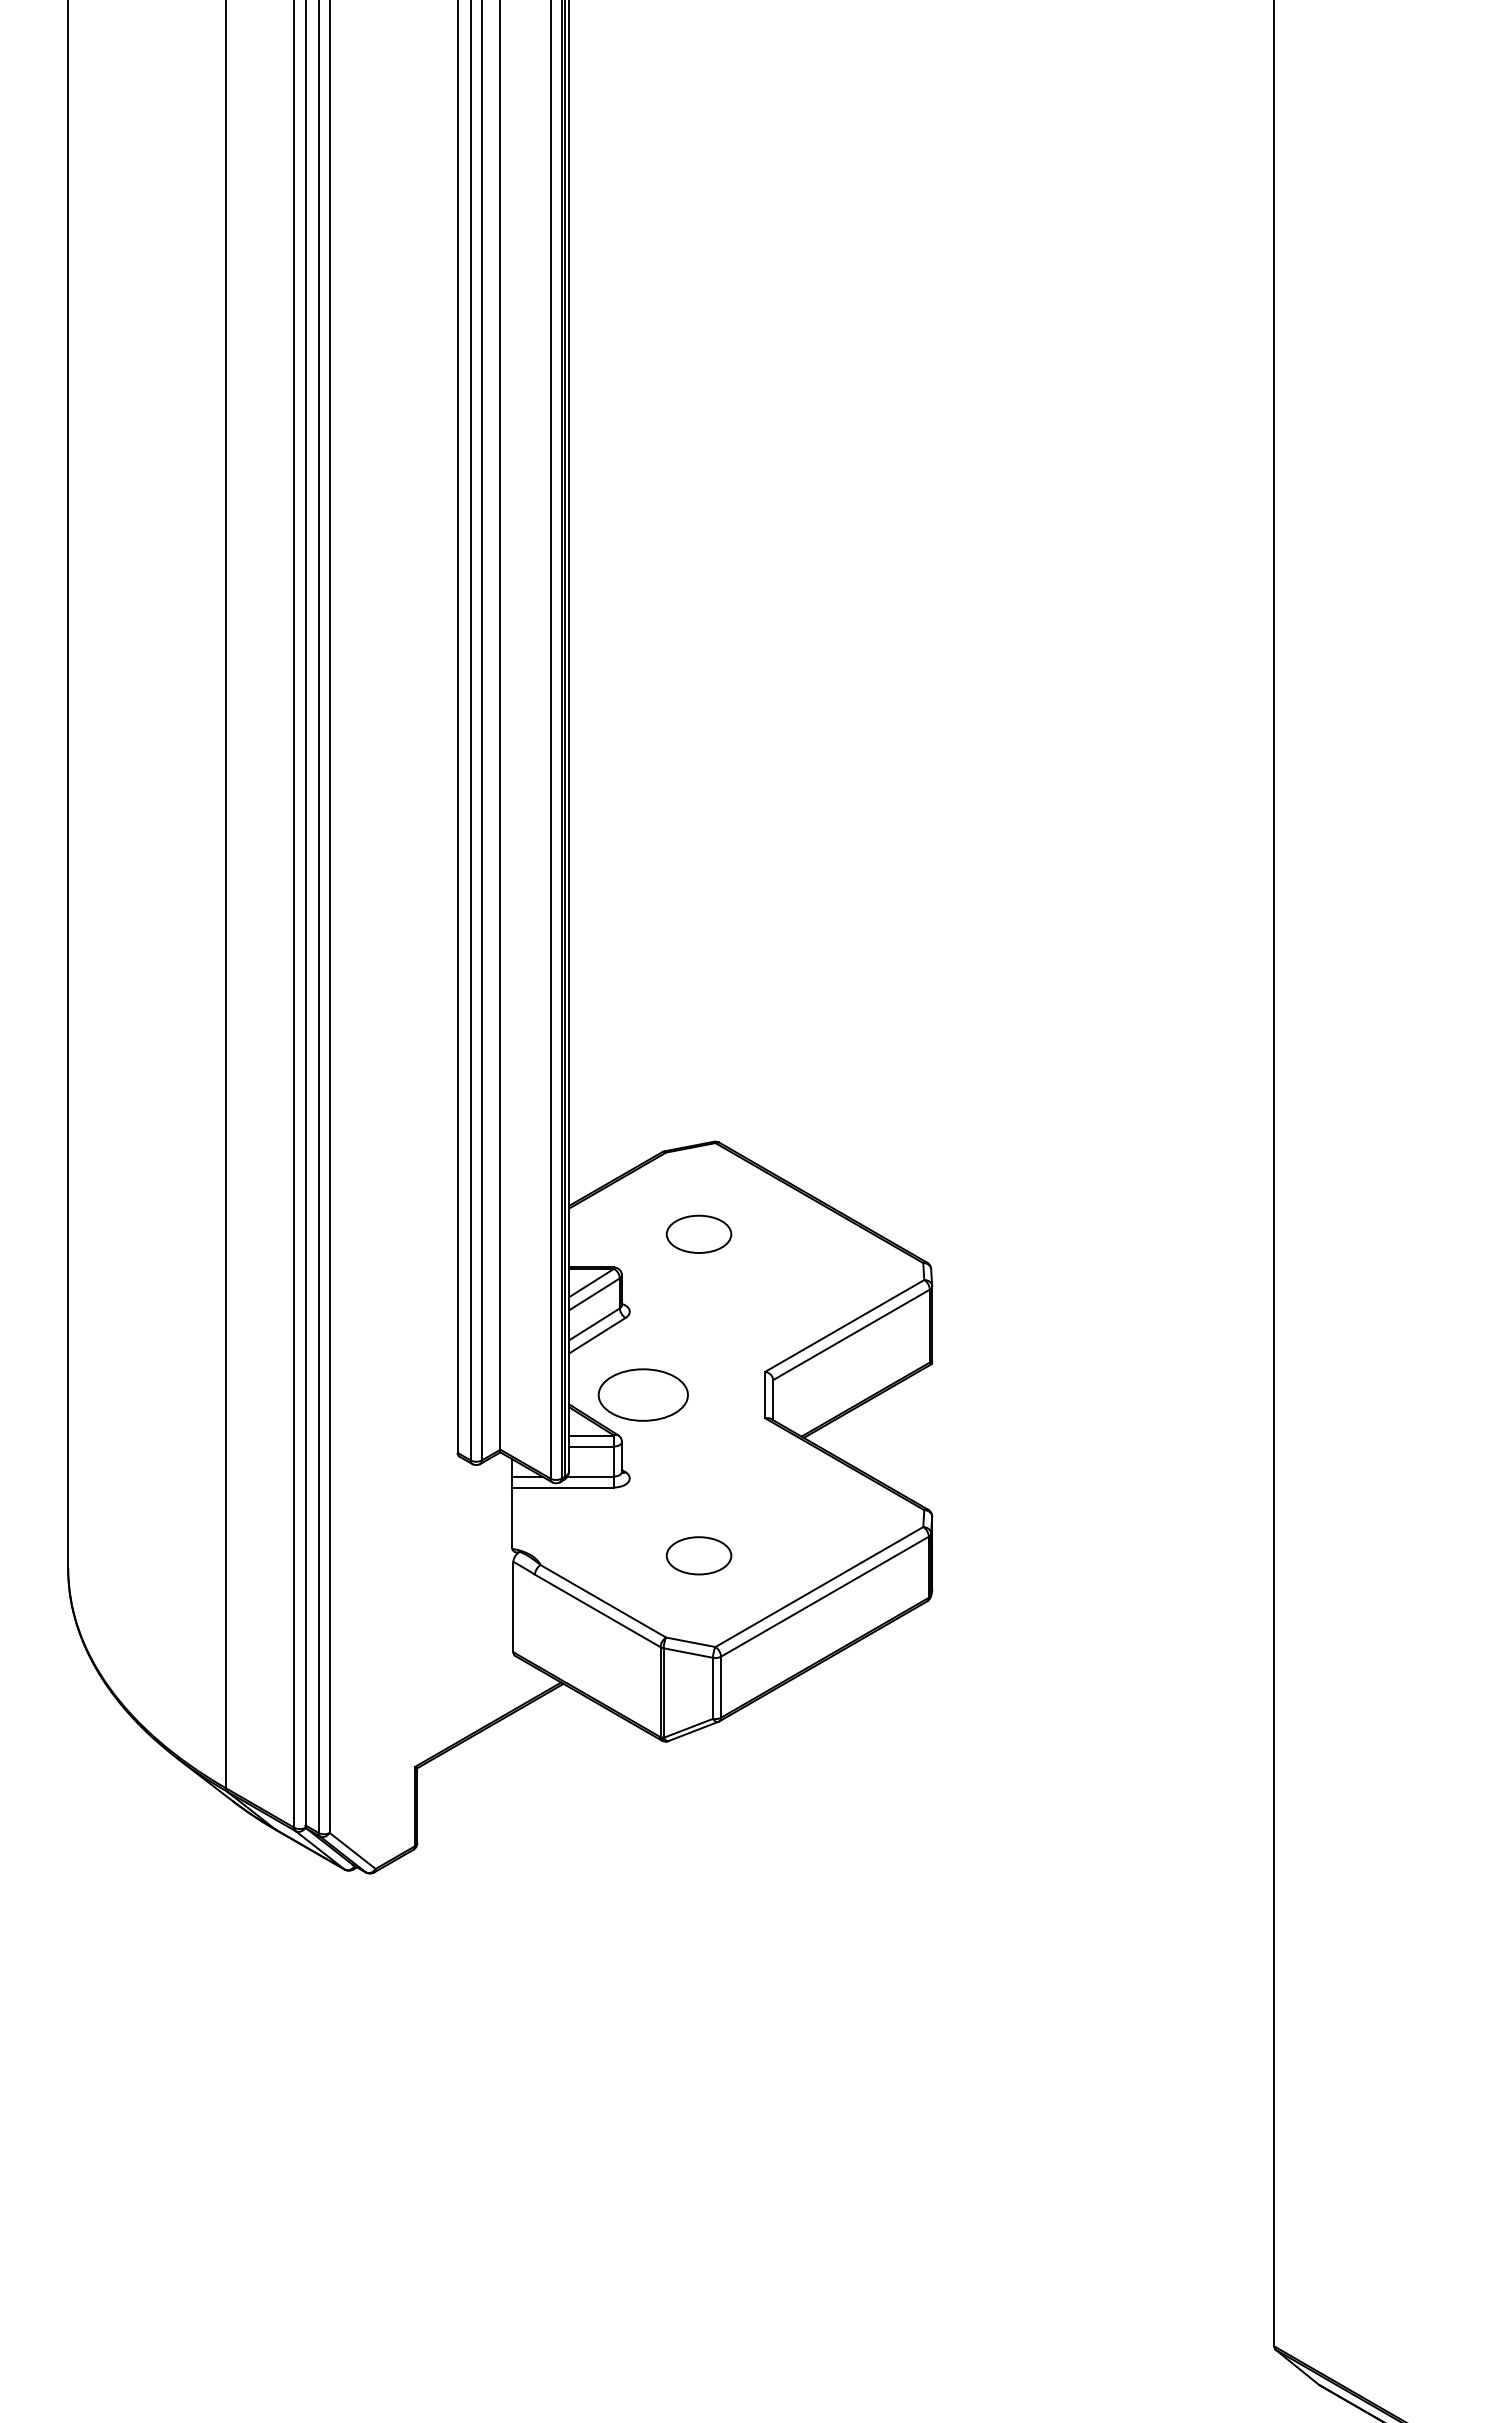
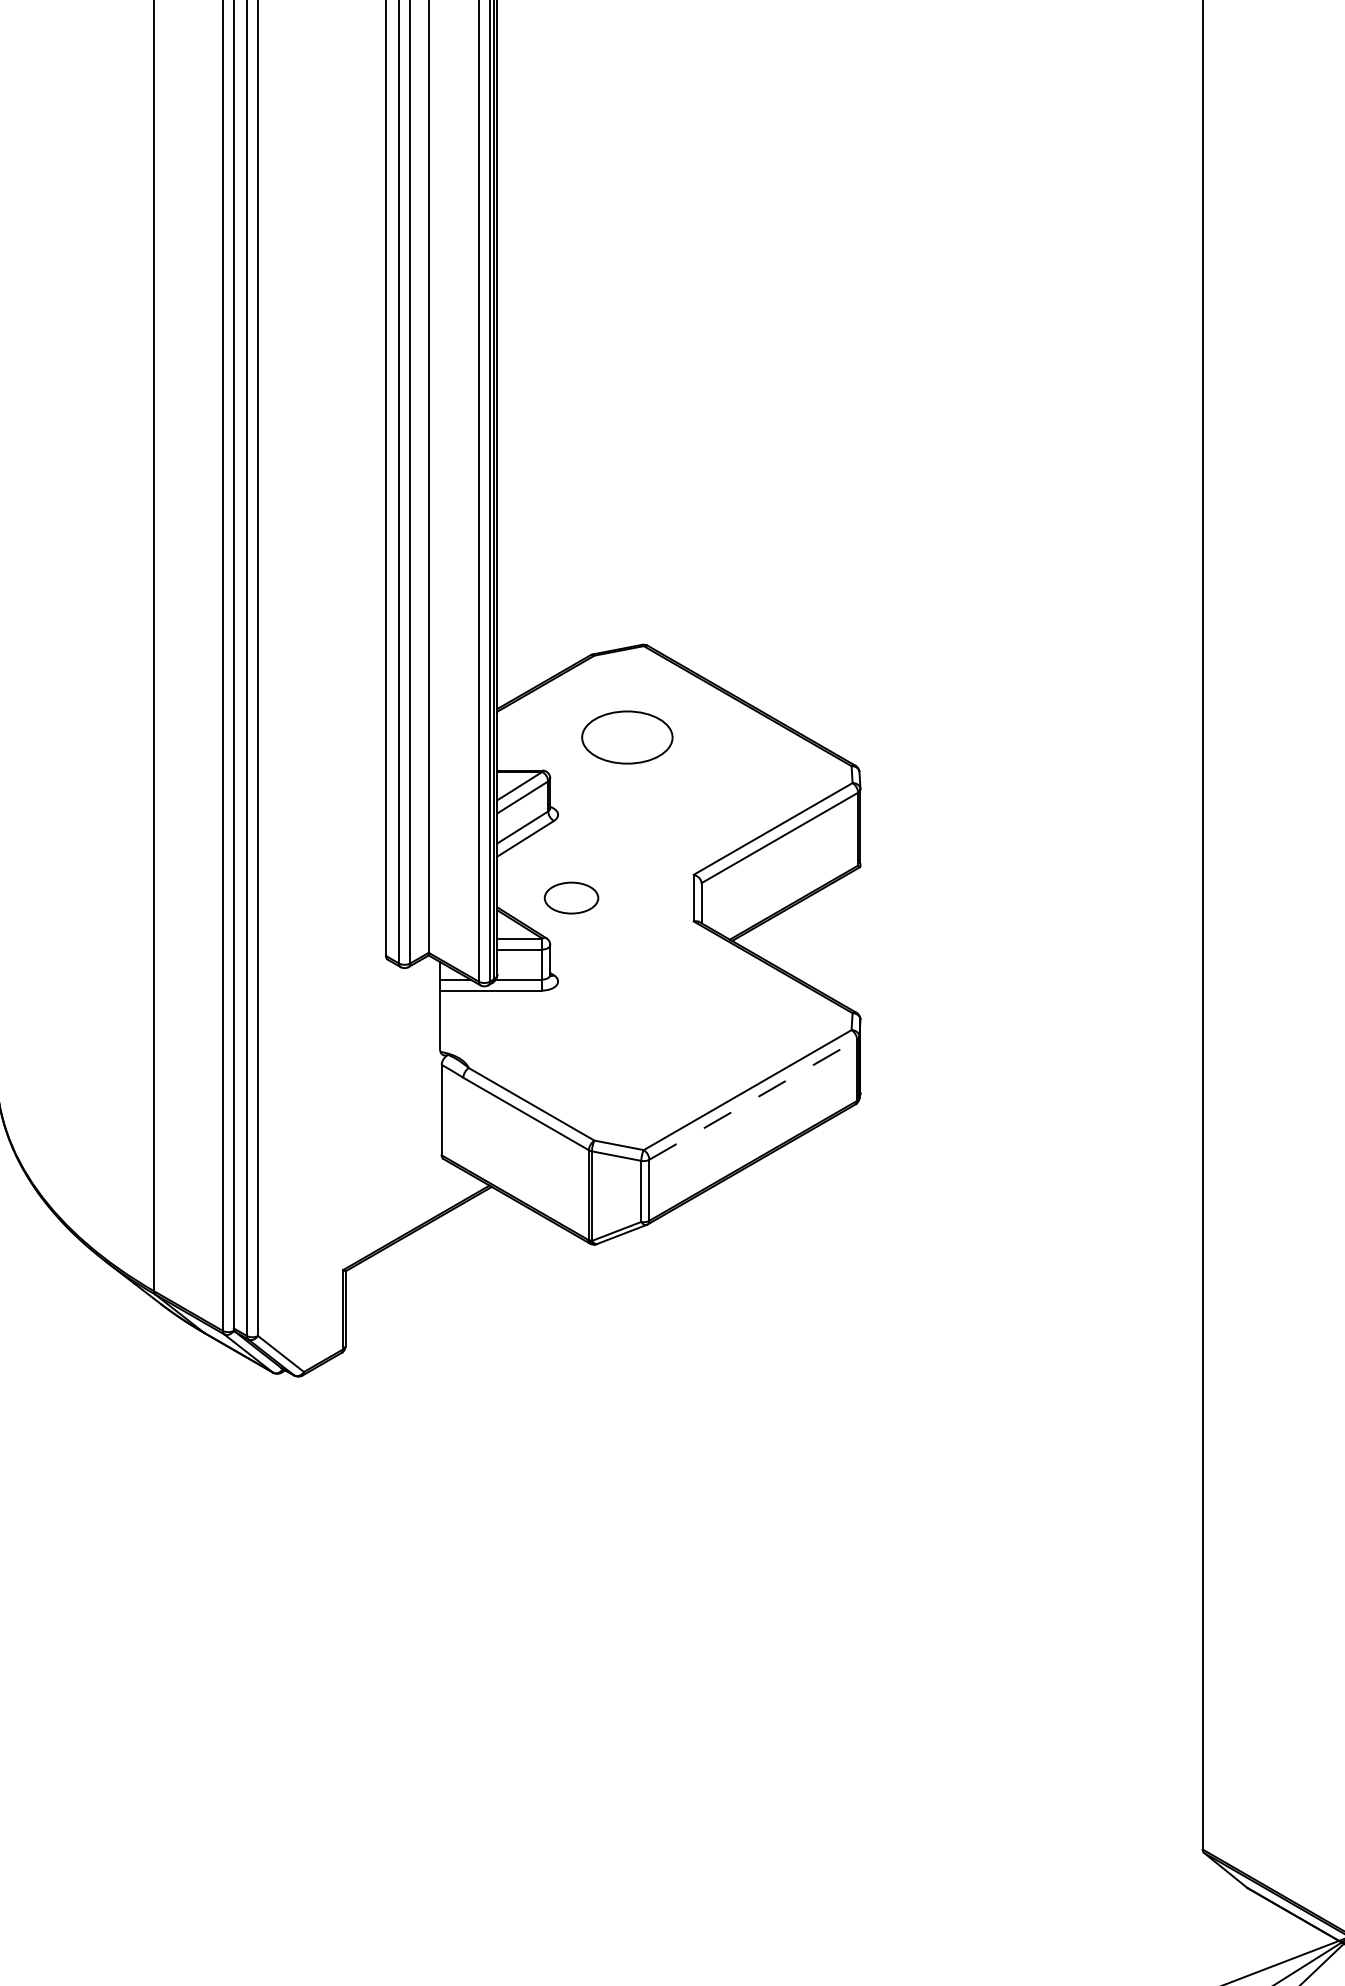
part: (698, 1233) -> (626, 736), size x1.4
part: (642, 1394) -> (570, 897), size x0.6
part: (698, 1555) -> (626, 1058), removed
line: (824, 1596) -> (752, 1099), solid -> dashed

